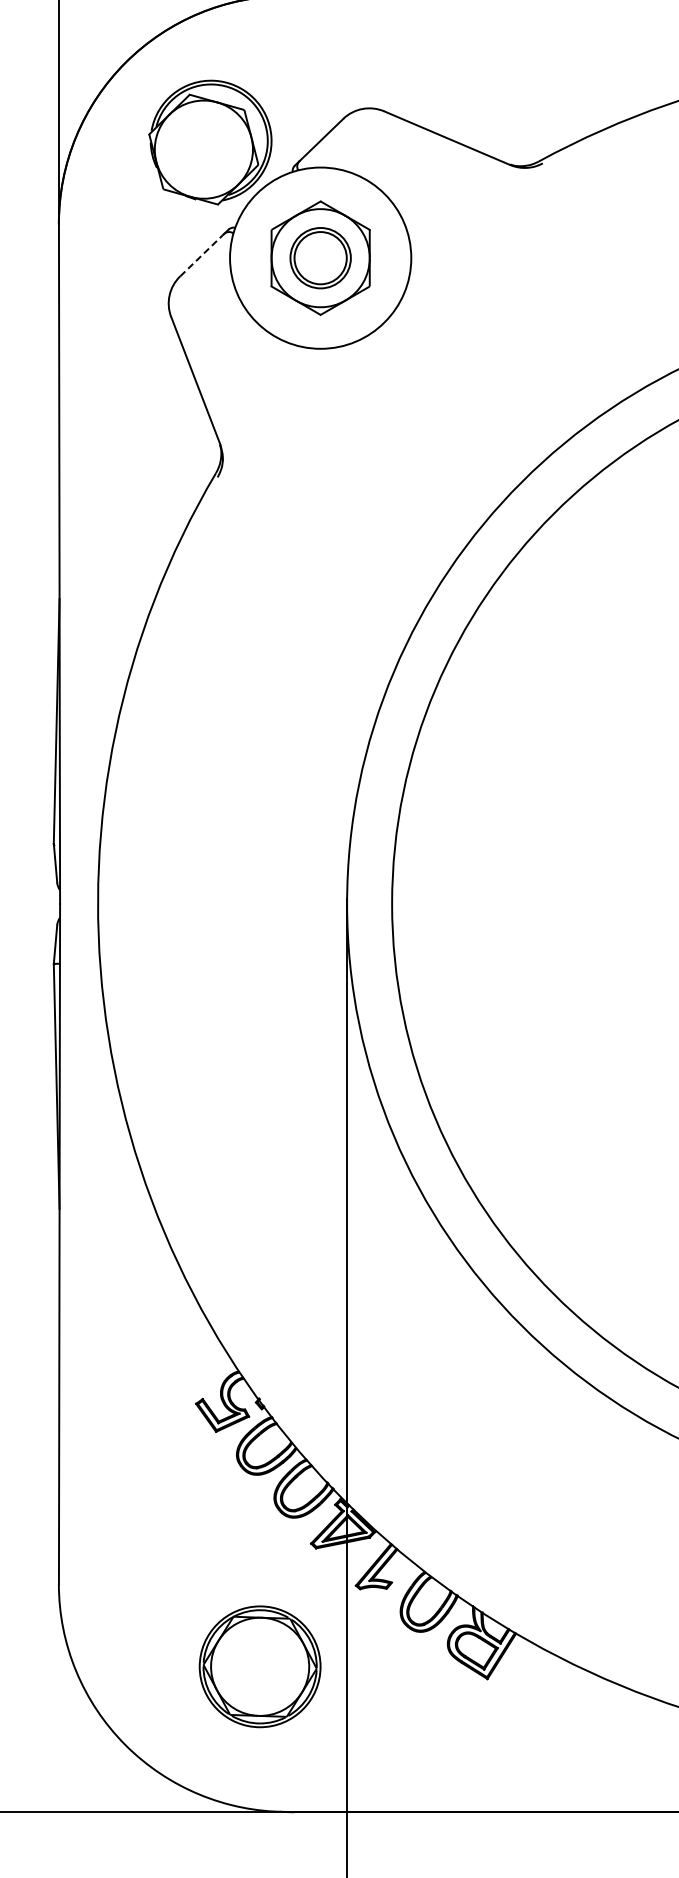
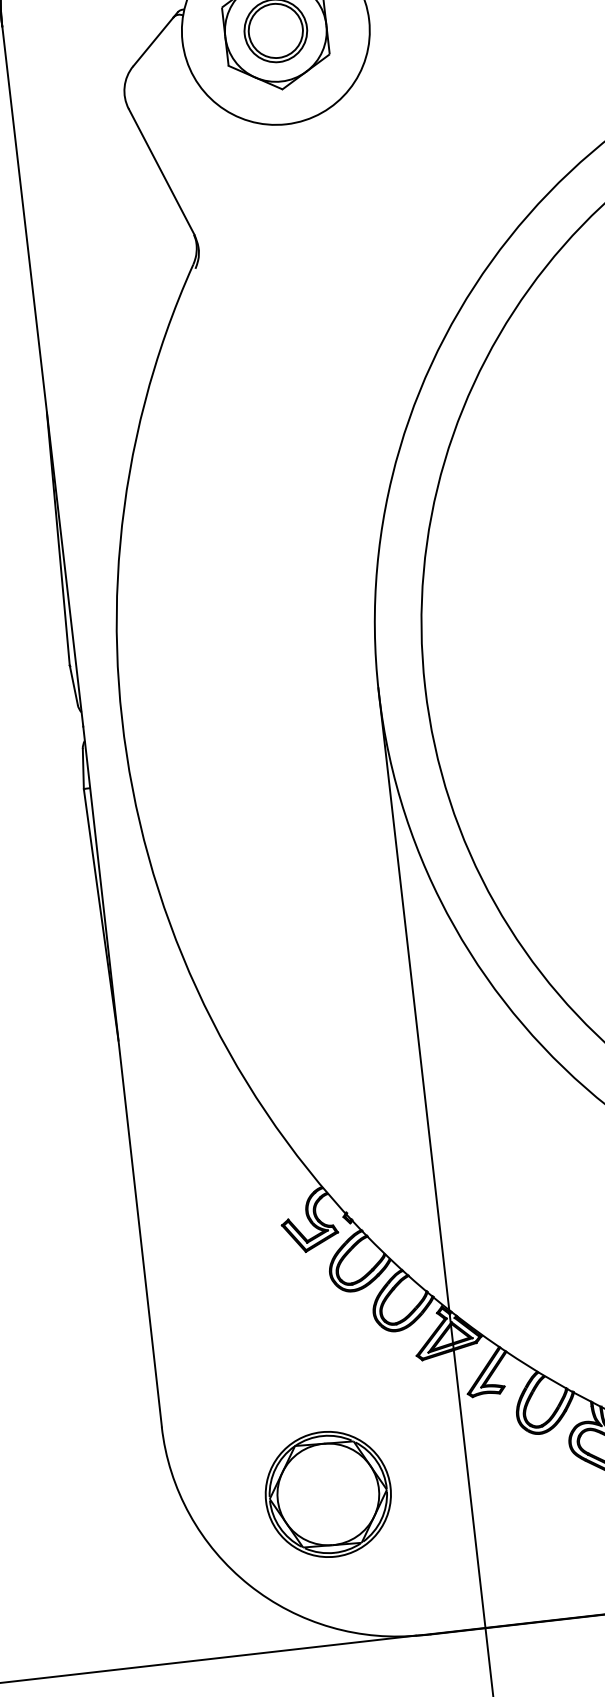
line: (202, 254) -> (153, 41), dashed -> solid
part: (259, 1666) -> (327, 1494), moved

